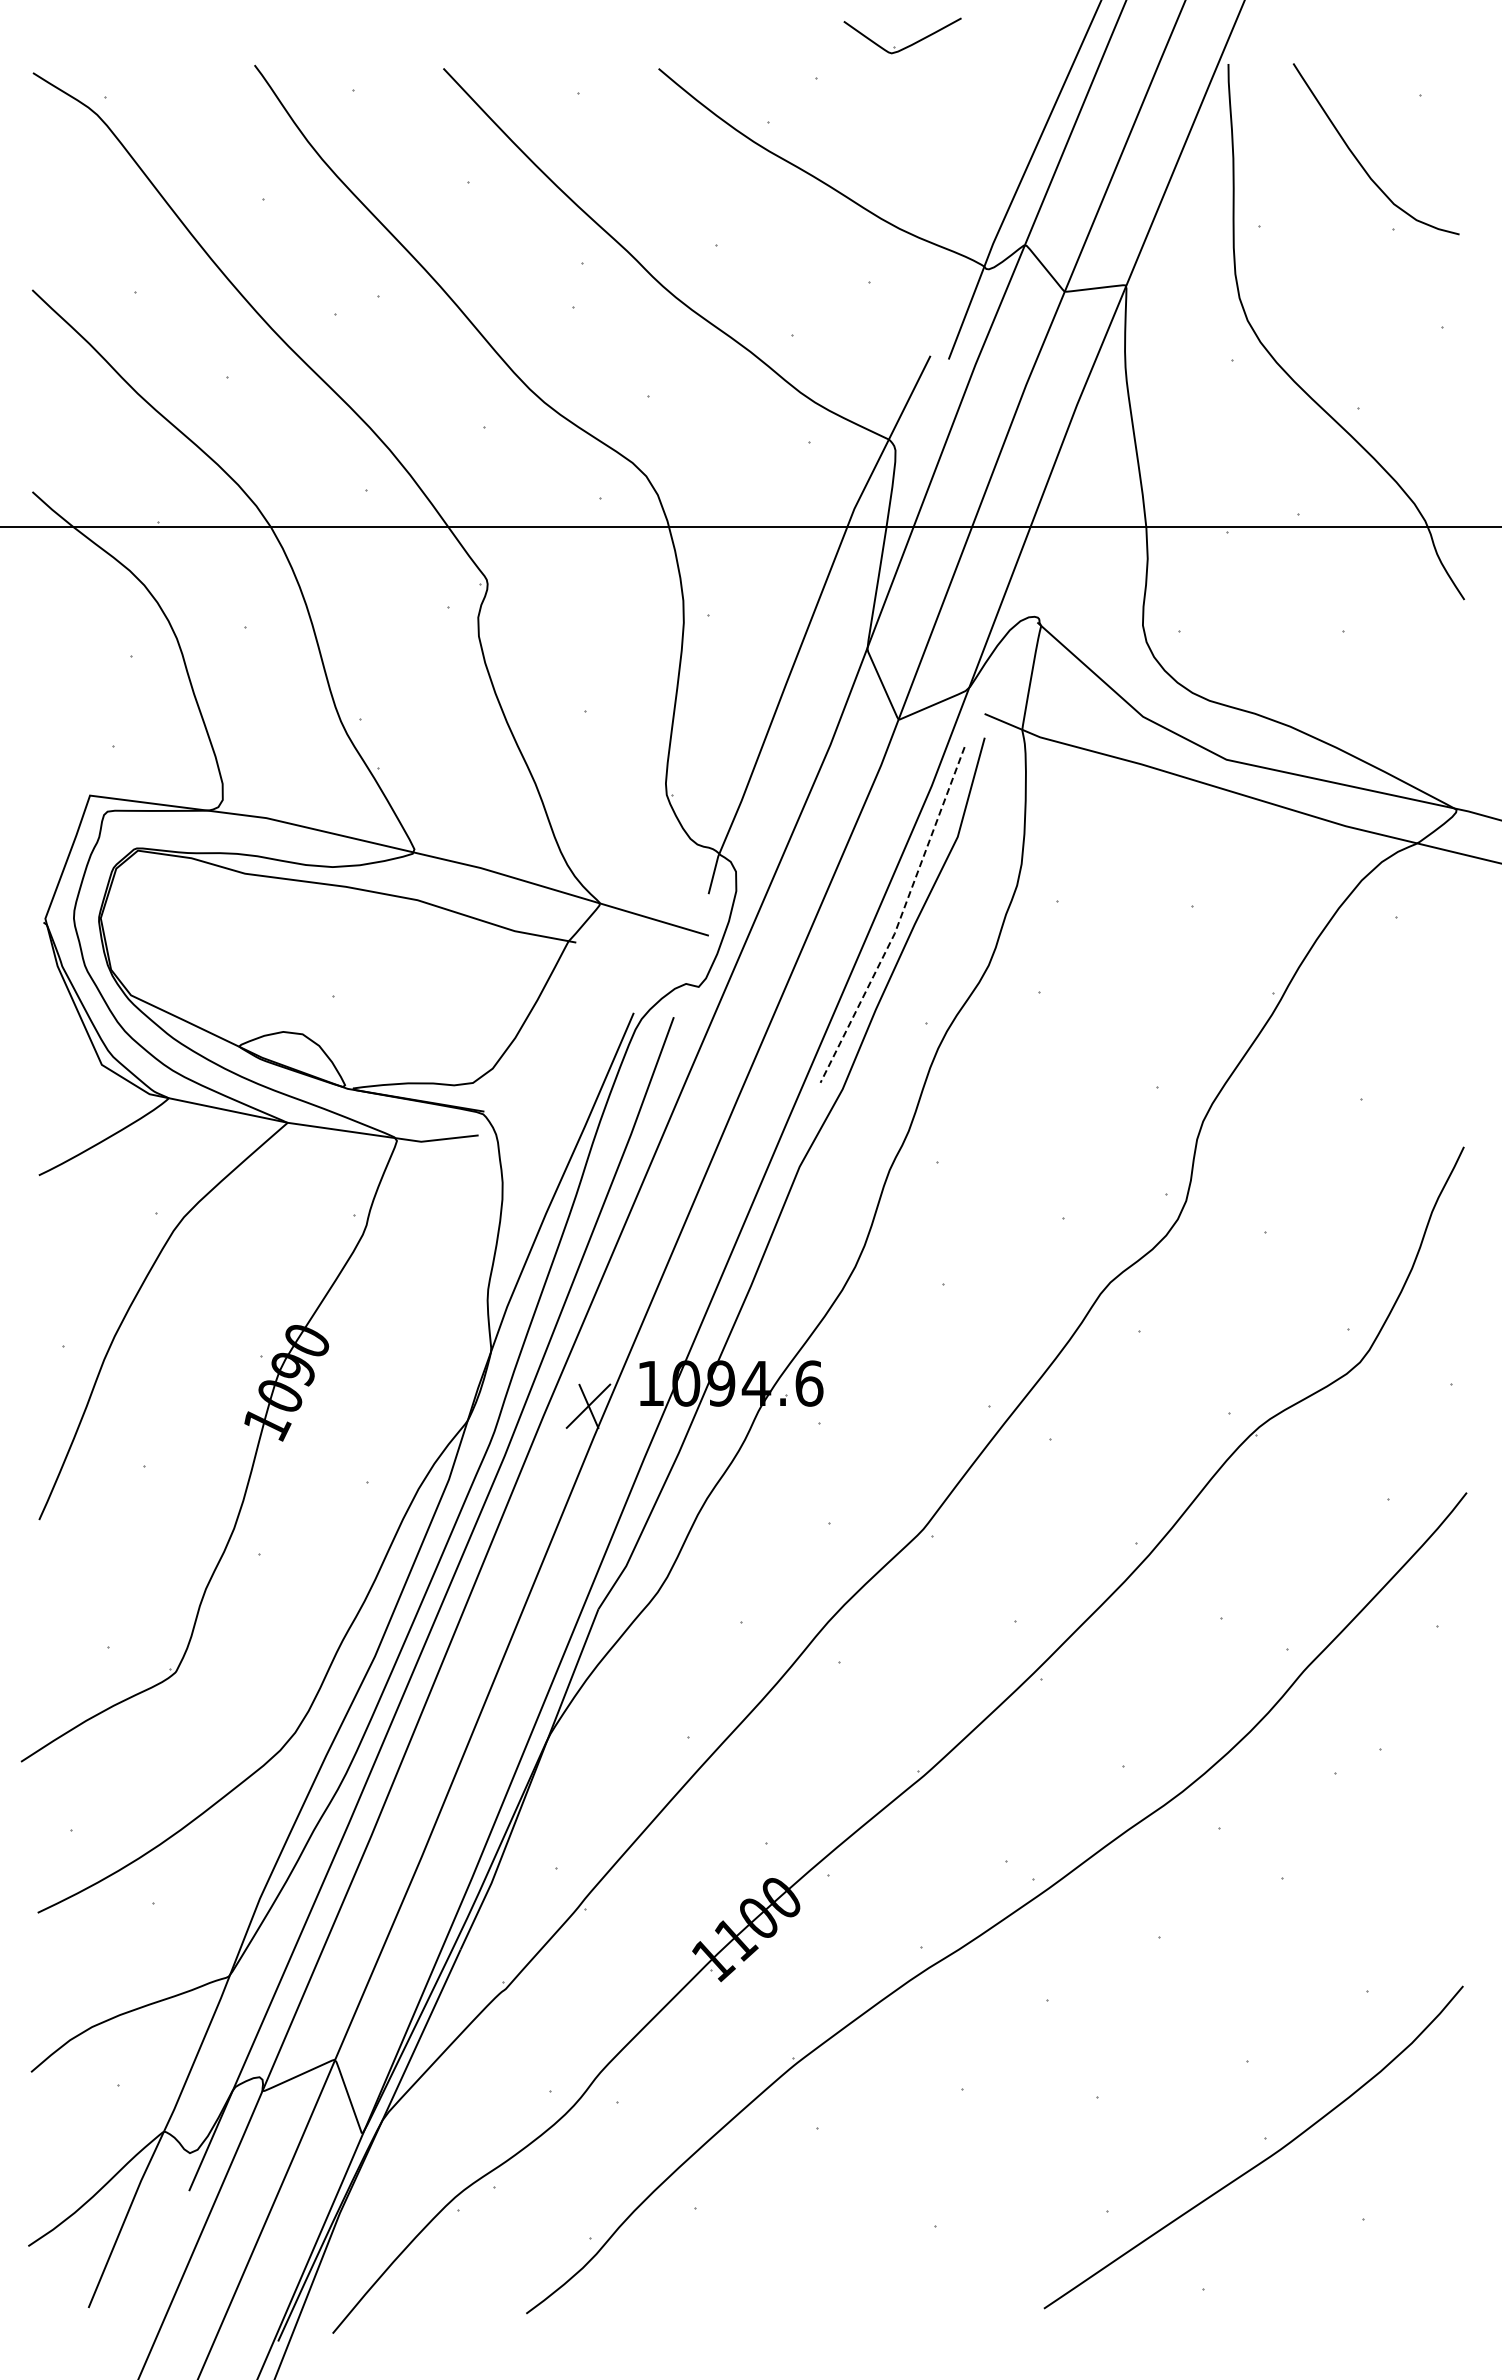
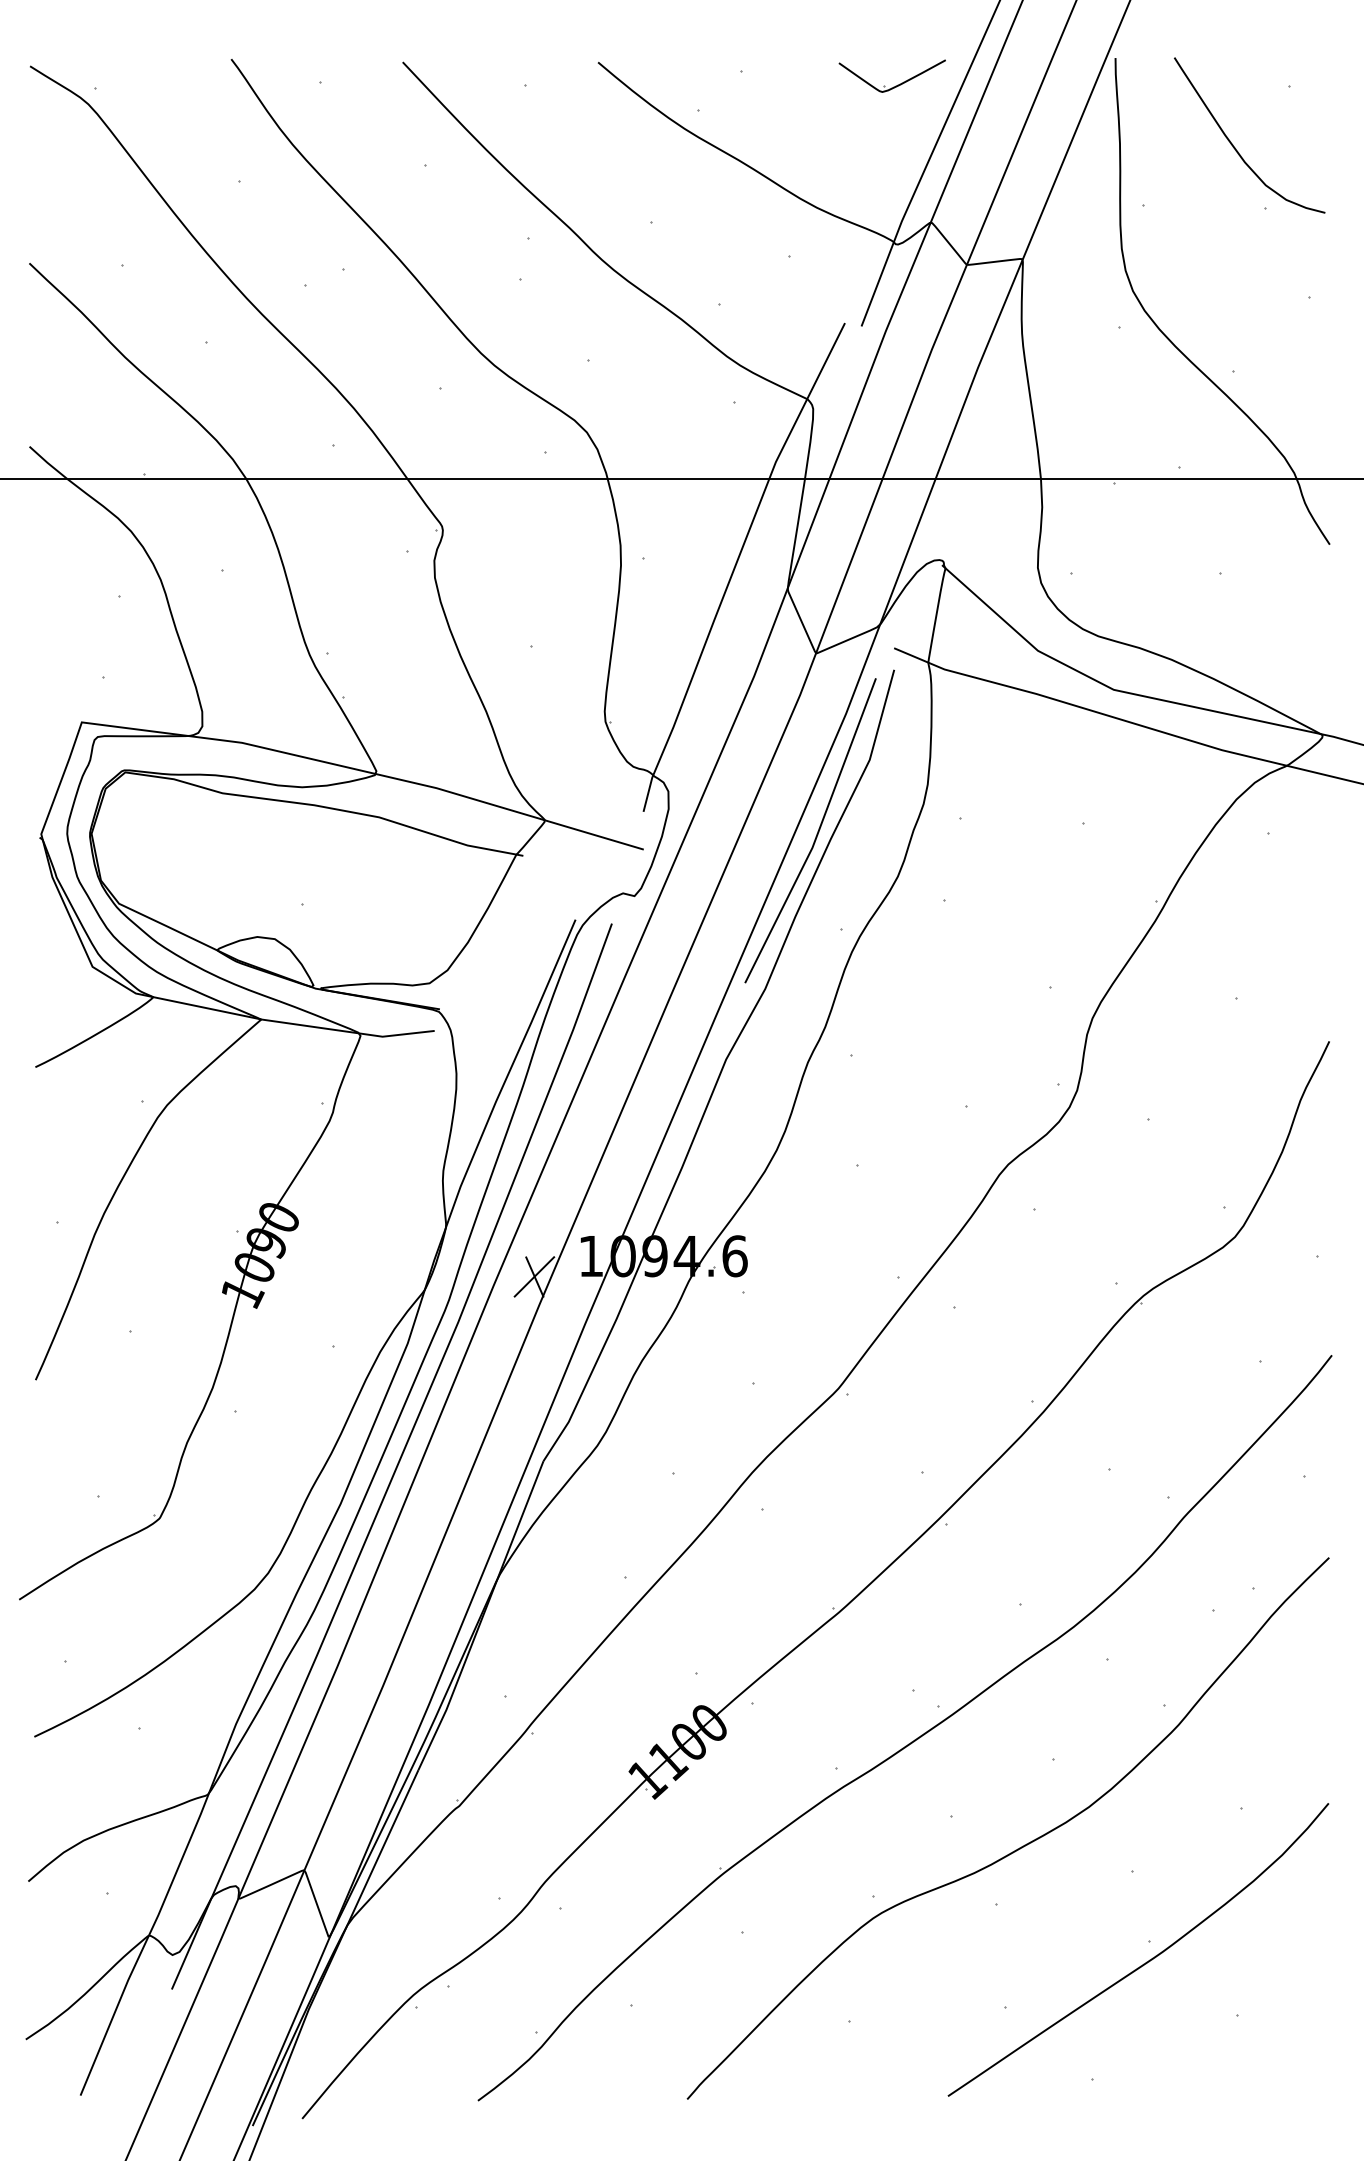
part: (908, 45) -> (897, 84), moved
line: (900, 918) -> (817, 833), dashed -> solid
curve: (1121, 2035) -> (1018, 1848), added

